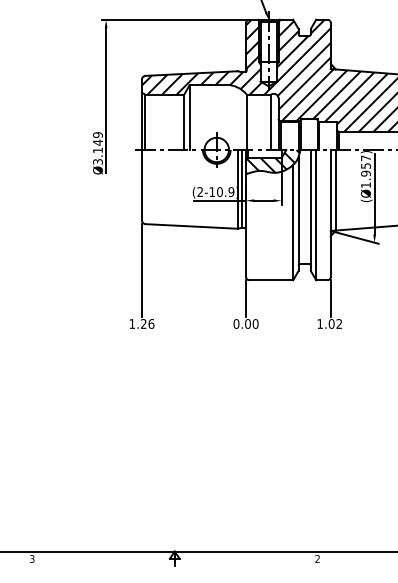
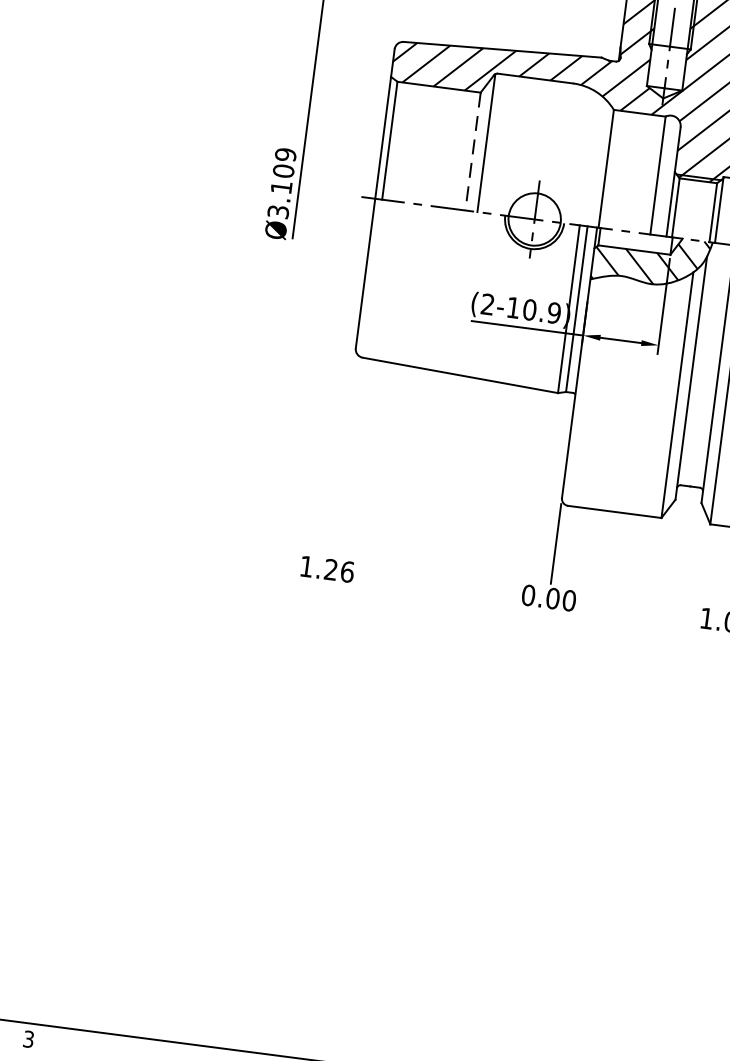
line: (184, 122) -> (473, 151), solid -> dashed
text: (97, 142) -> (282, 170), Ø3.149 -> Ø3.109
line: (141, 270) -> (341, 455), removed

